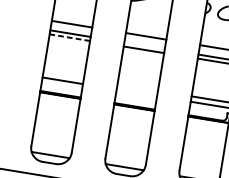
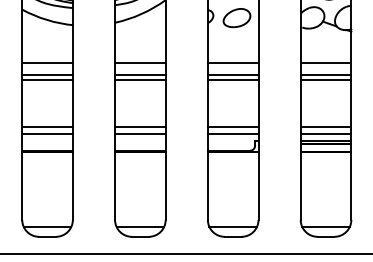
line: (69, 37) -> (47, 79), dashed -> solid
line: (144, 45) -> (140, 74), added
line: (63, 75) -> (47, 127), added
line: (137, 87) -> (140, 127), added
line: (137, 92) -> (140, 133), added

